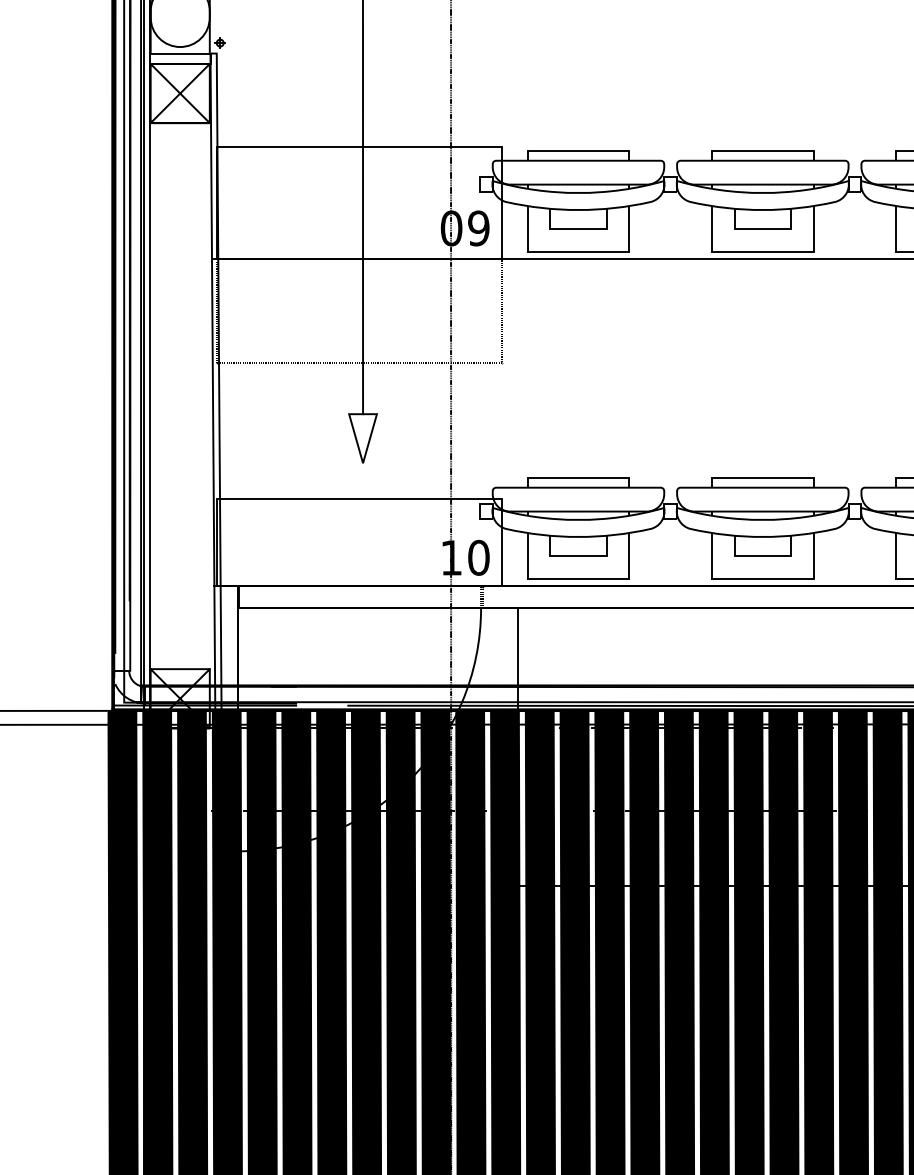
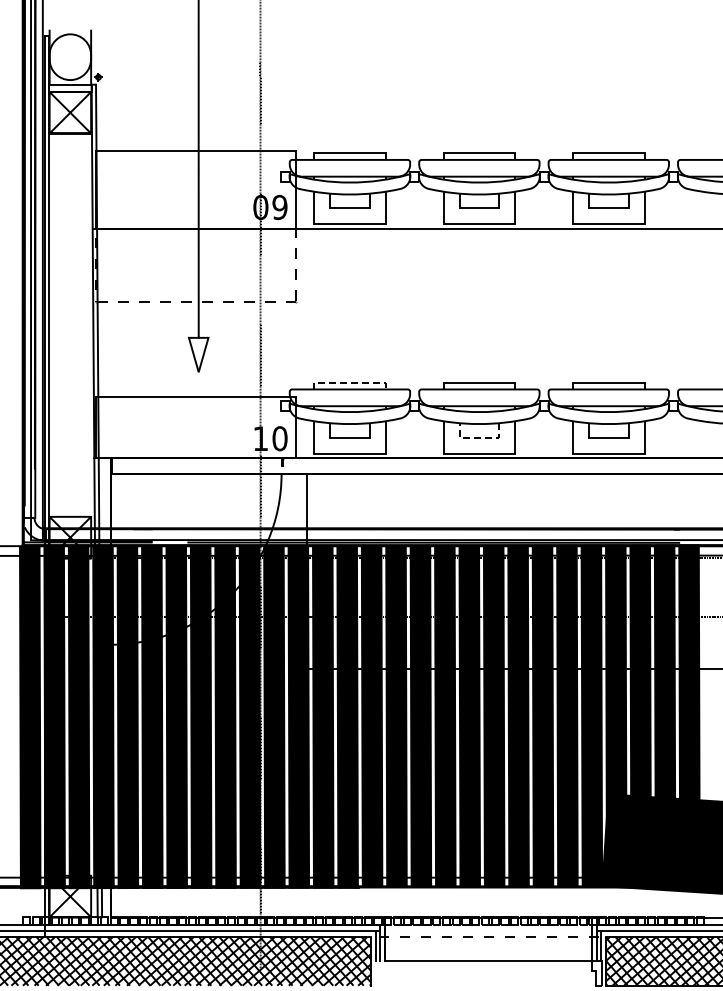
line: (577, 477) -> (349, 382), solid -> dashed
line: (762, 556) -> (479, 437), solid -> dashed

